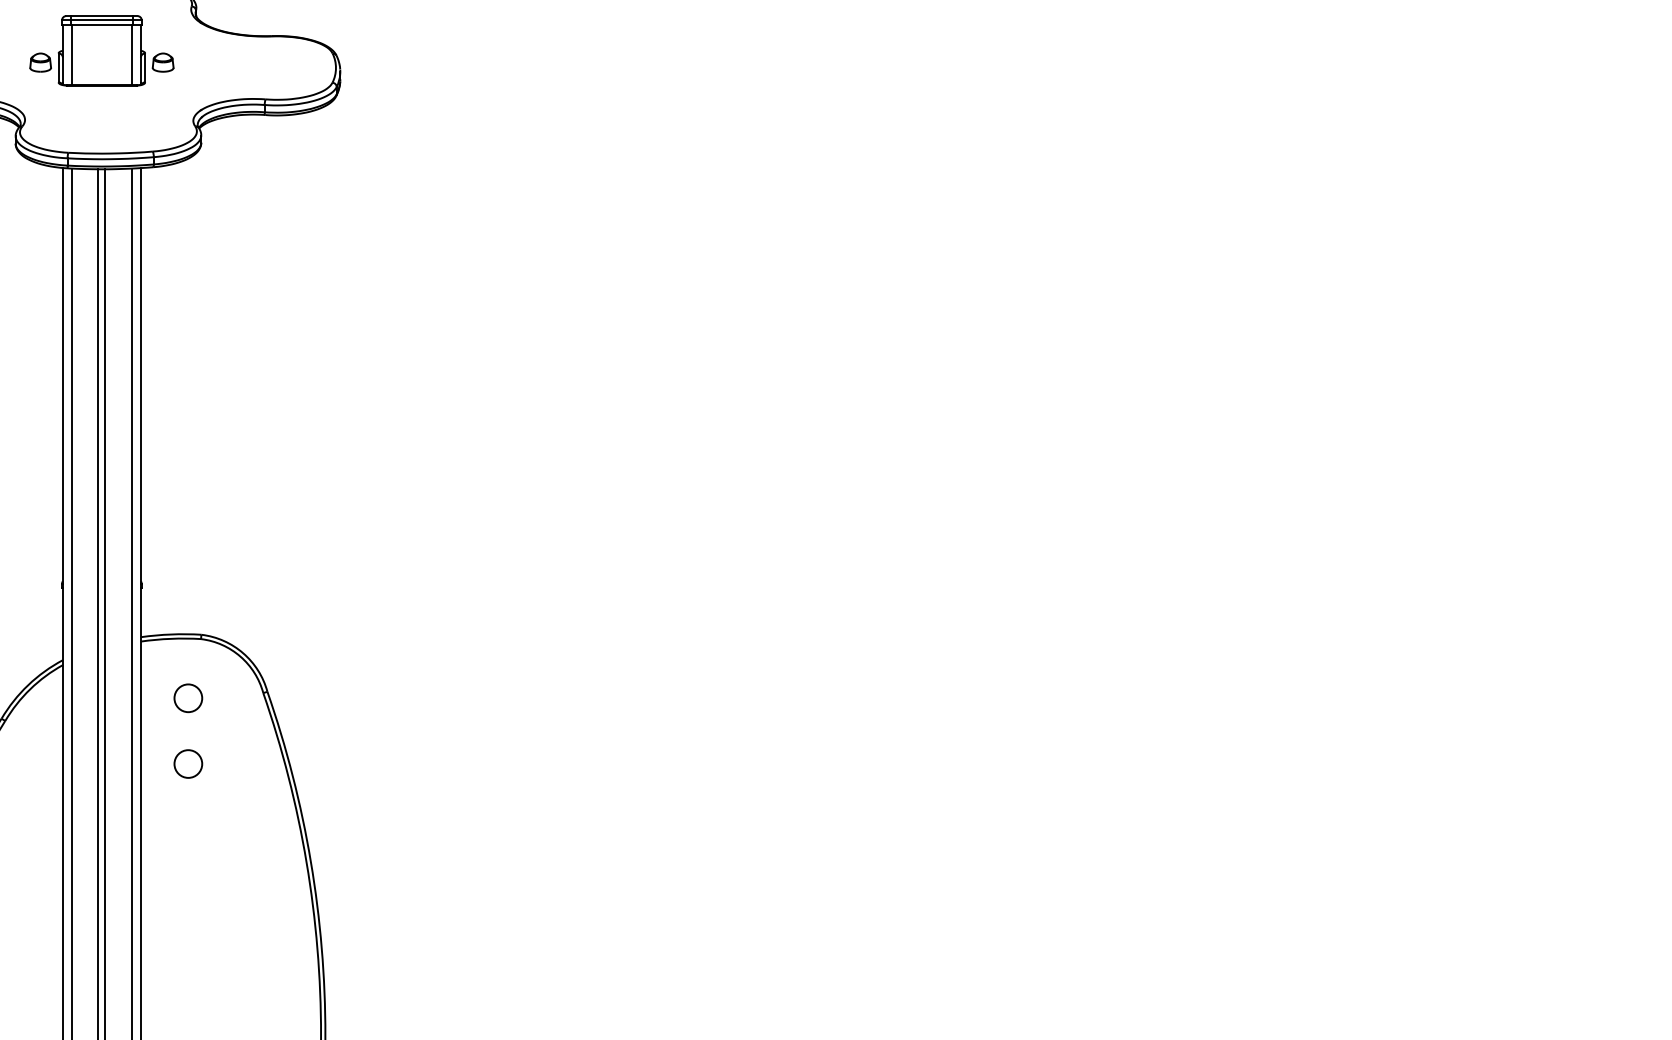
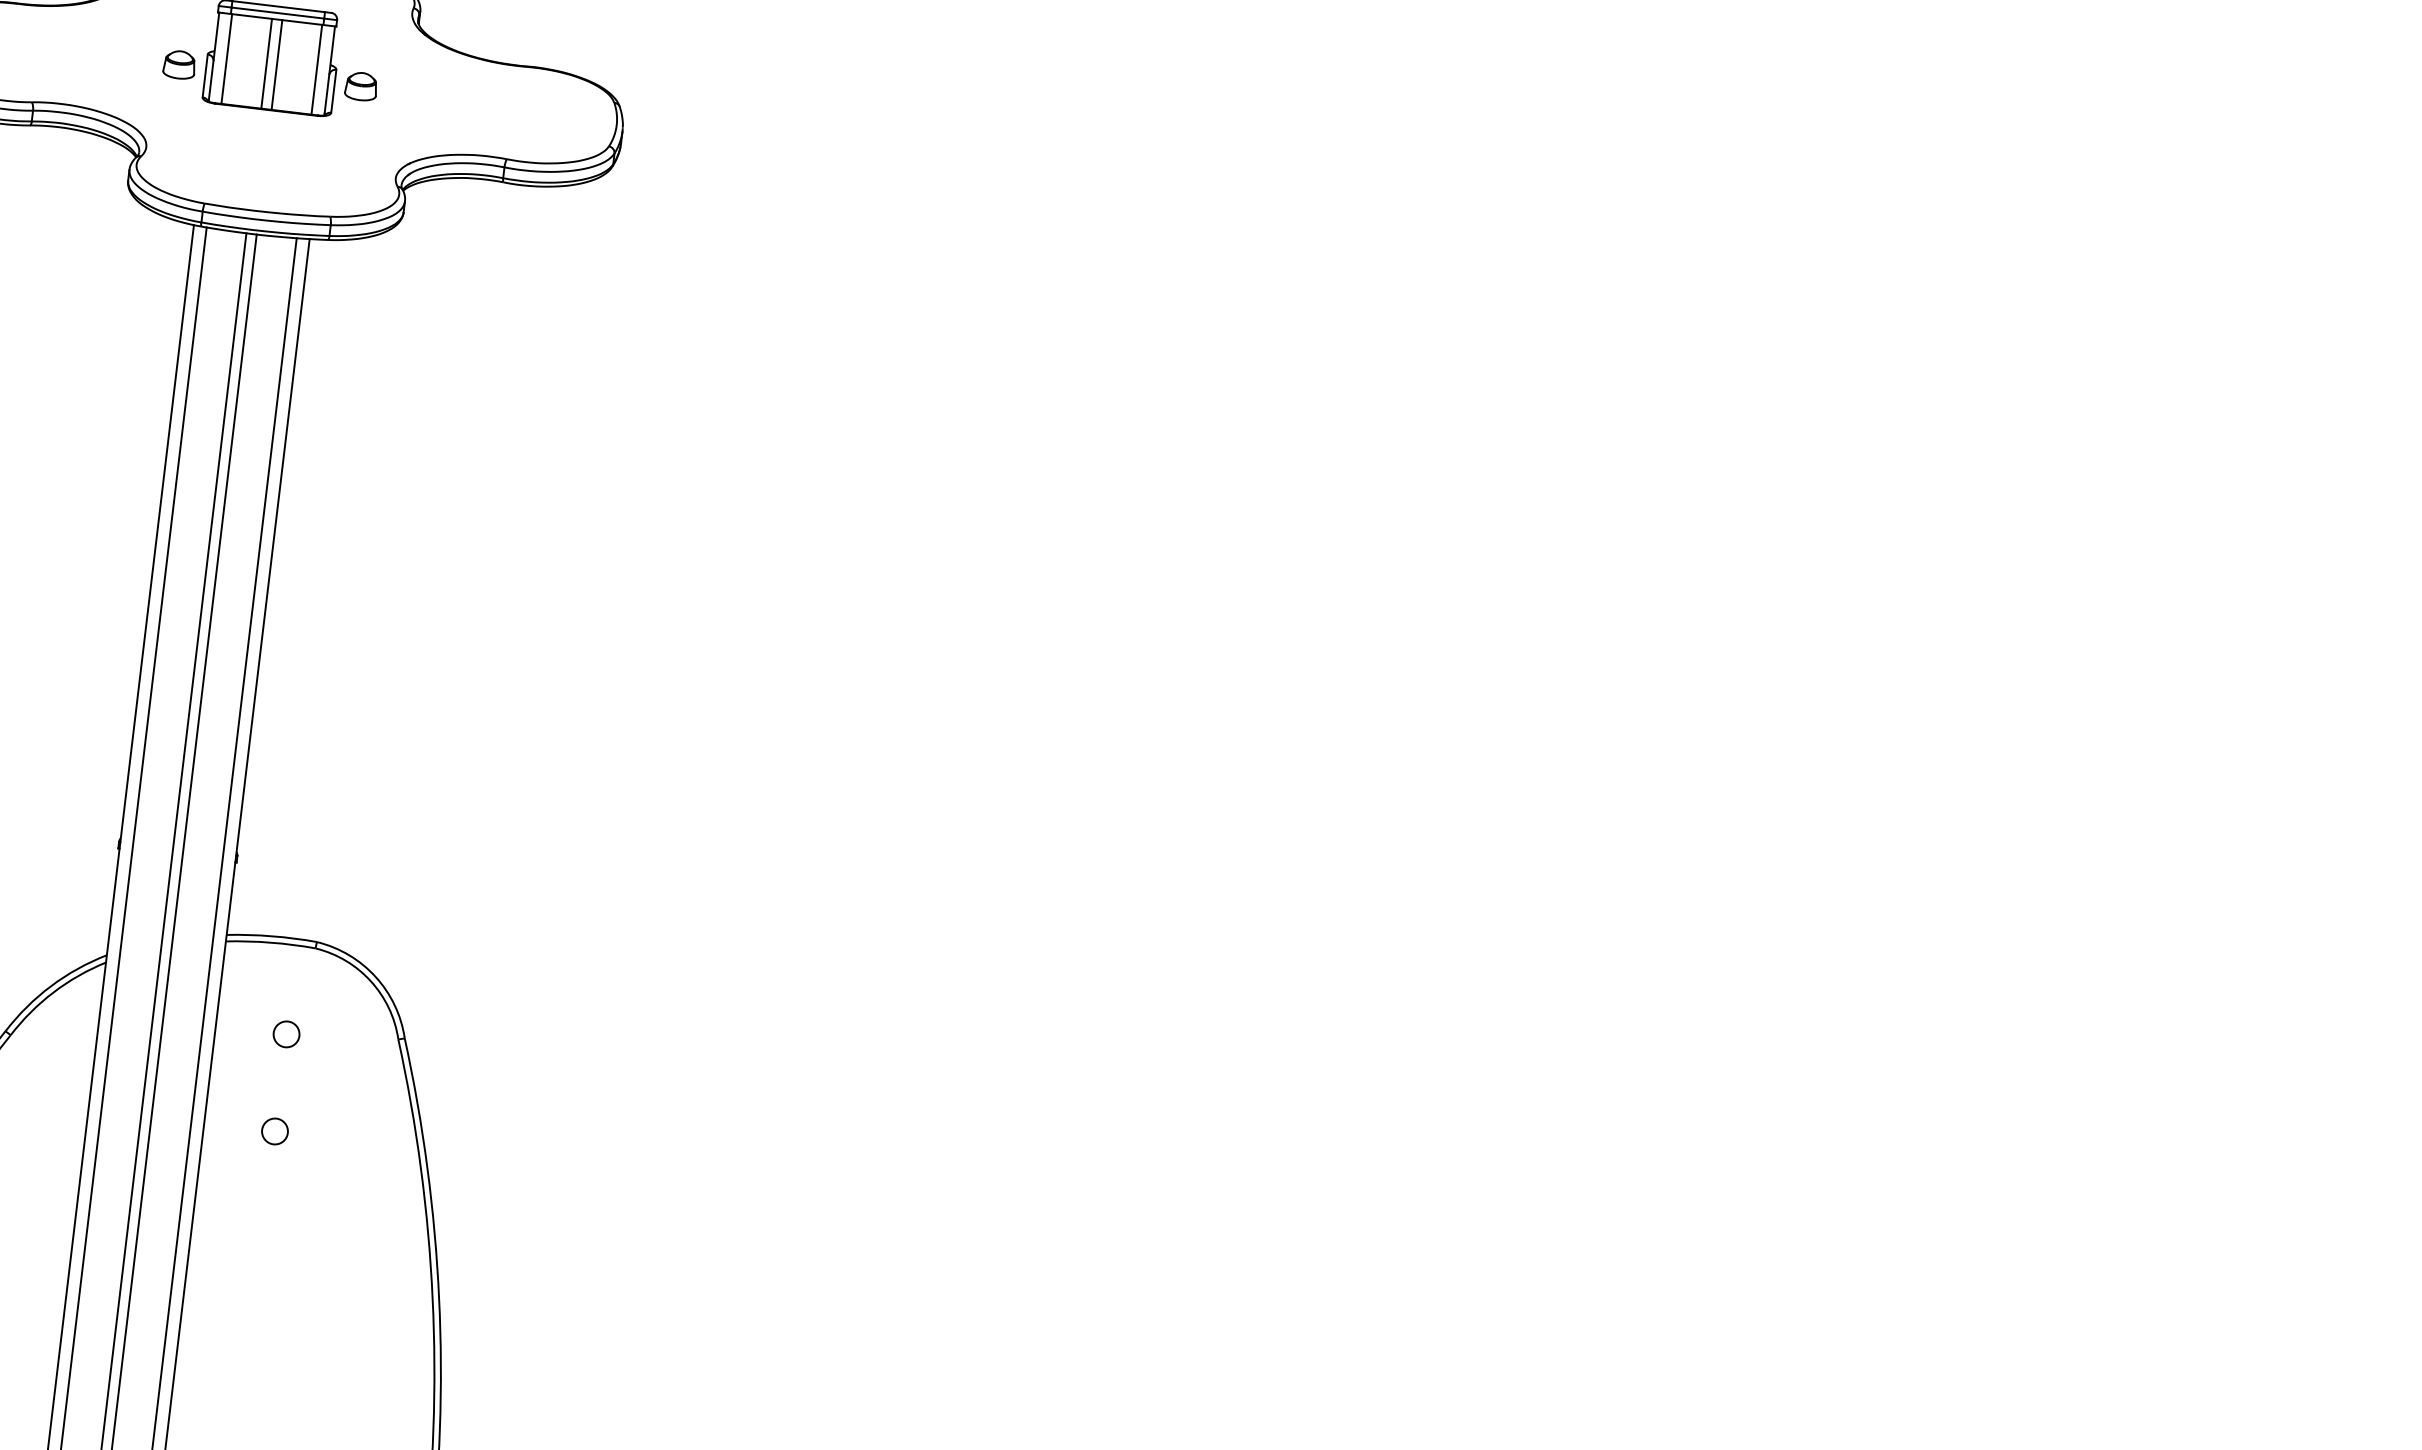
line: (98, 54) -> (266, 63), added
line: (105, 54) -> (277, 64), added
circle: (188, 698) -> (286, 1034), size x0.62
circle: (188, 763) -> (274, 1130), size x0.62

